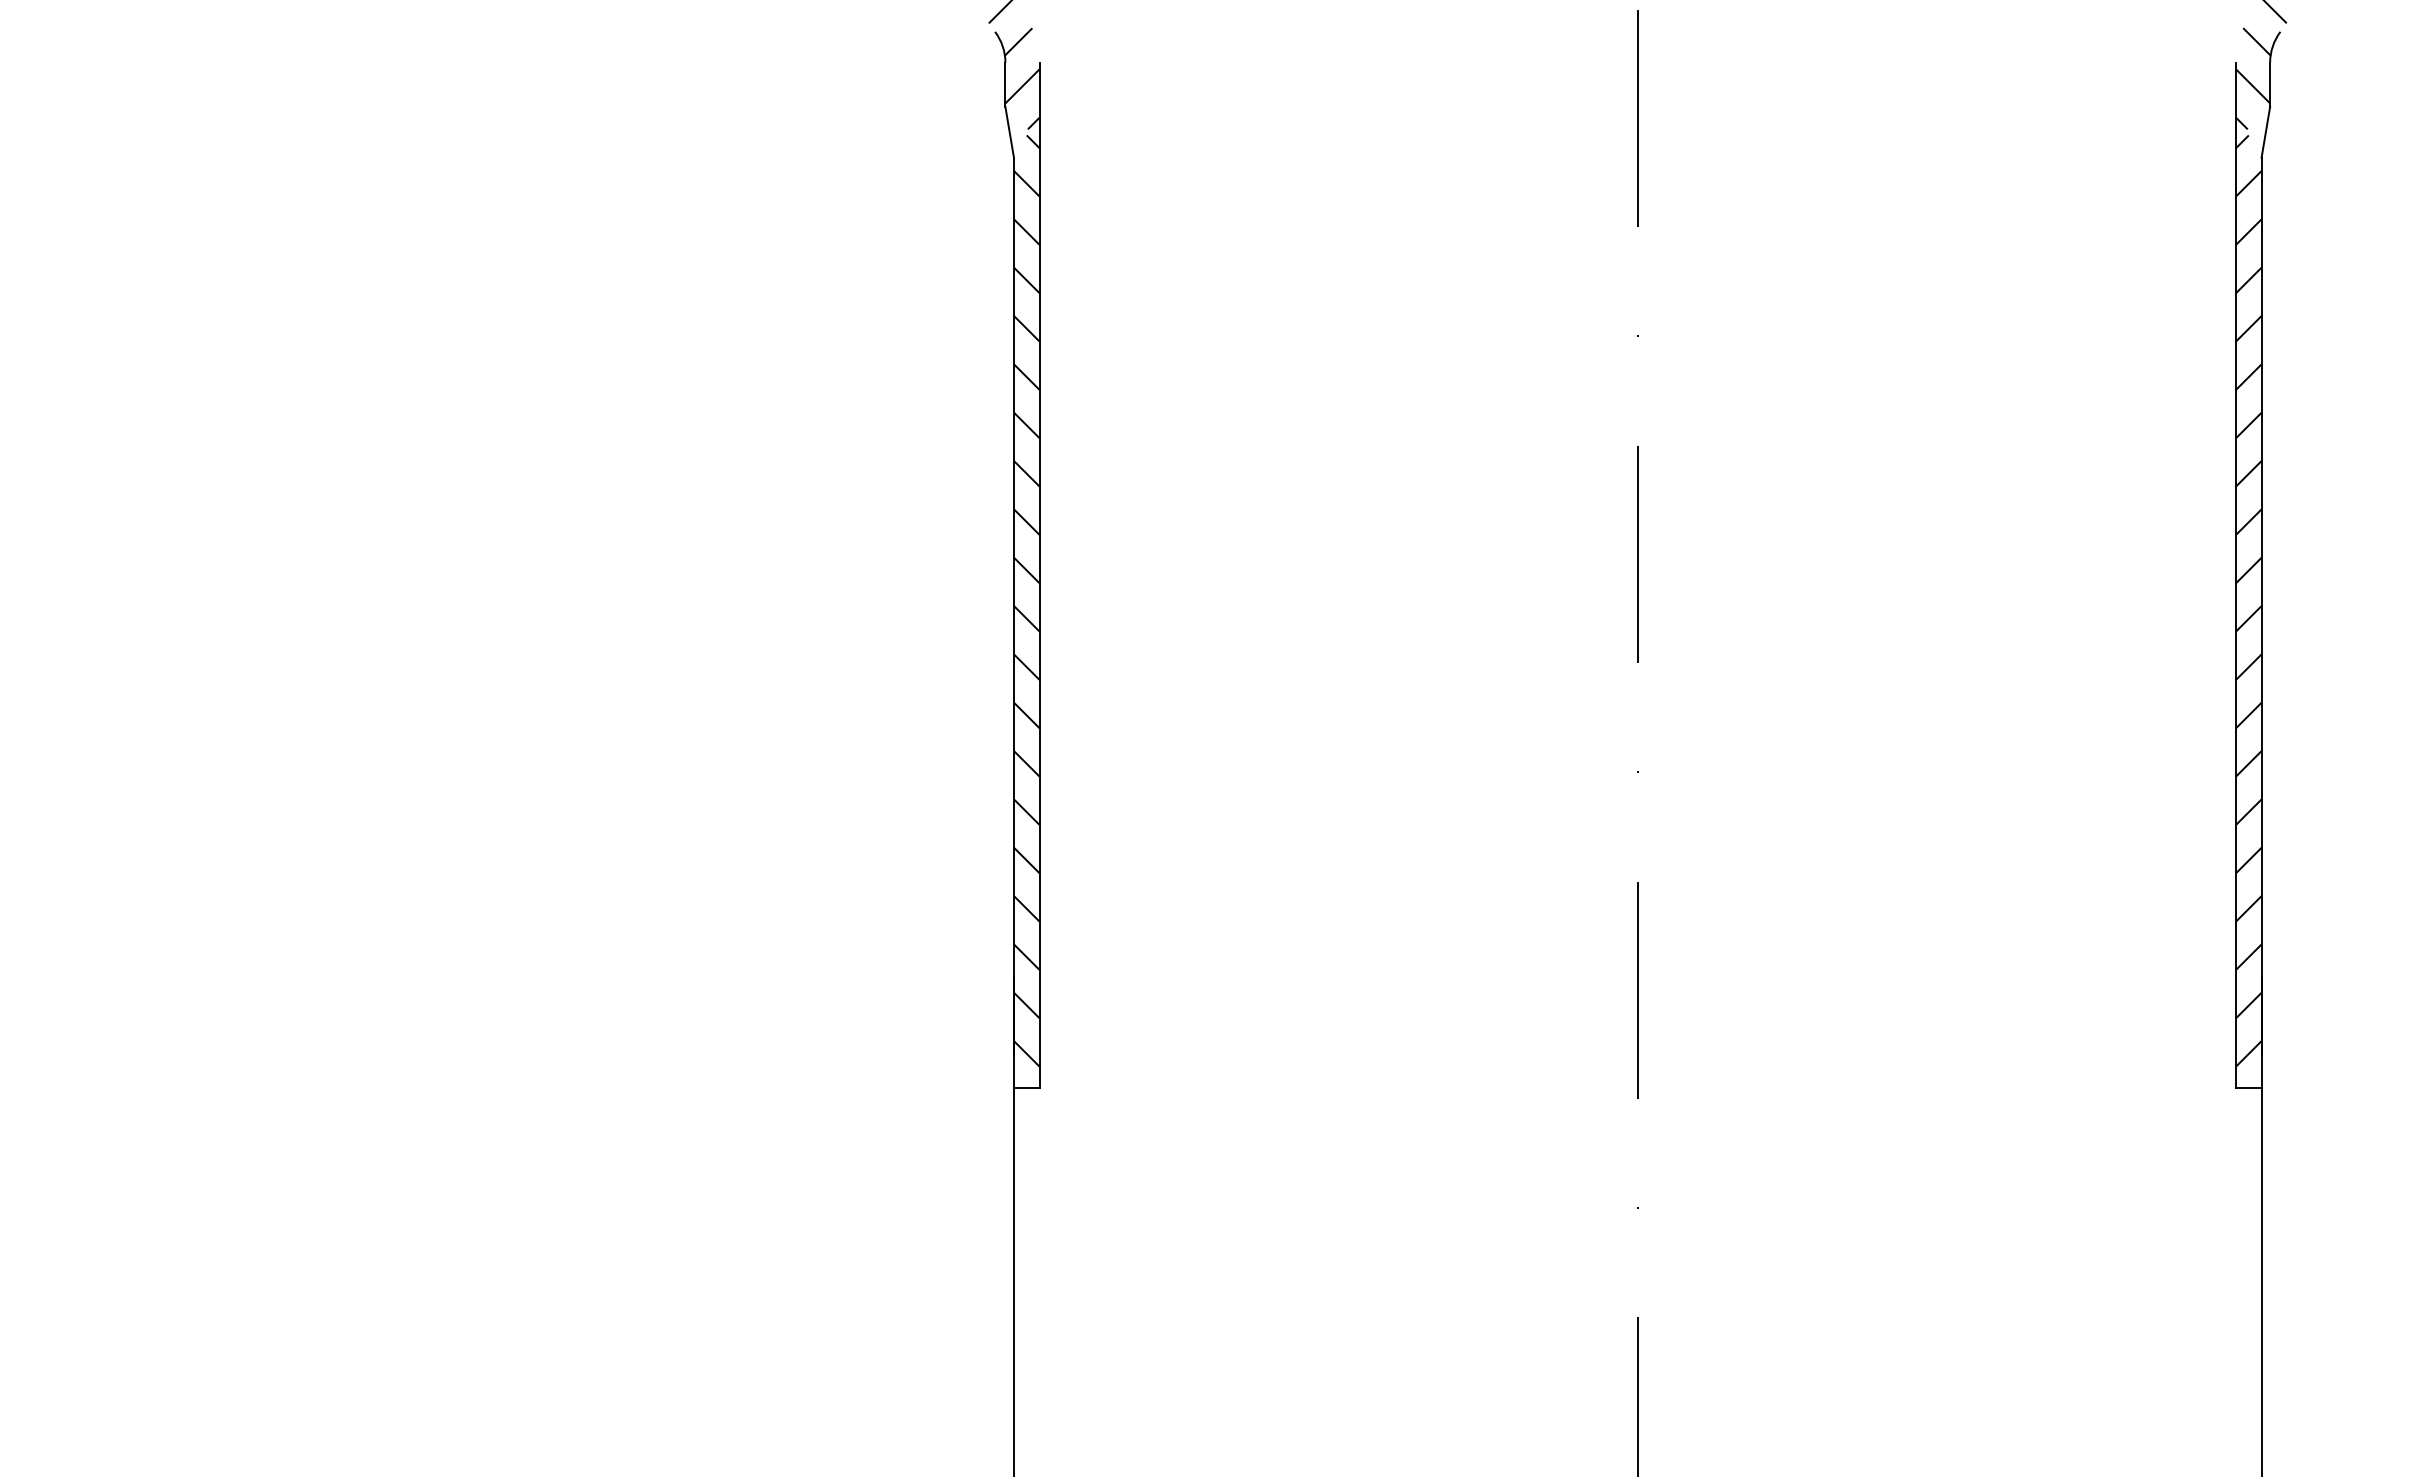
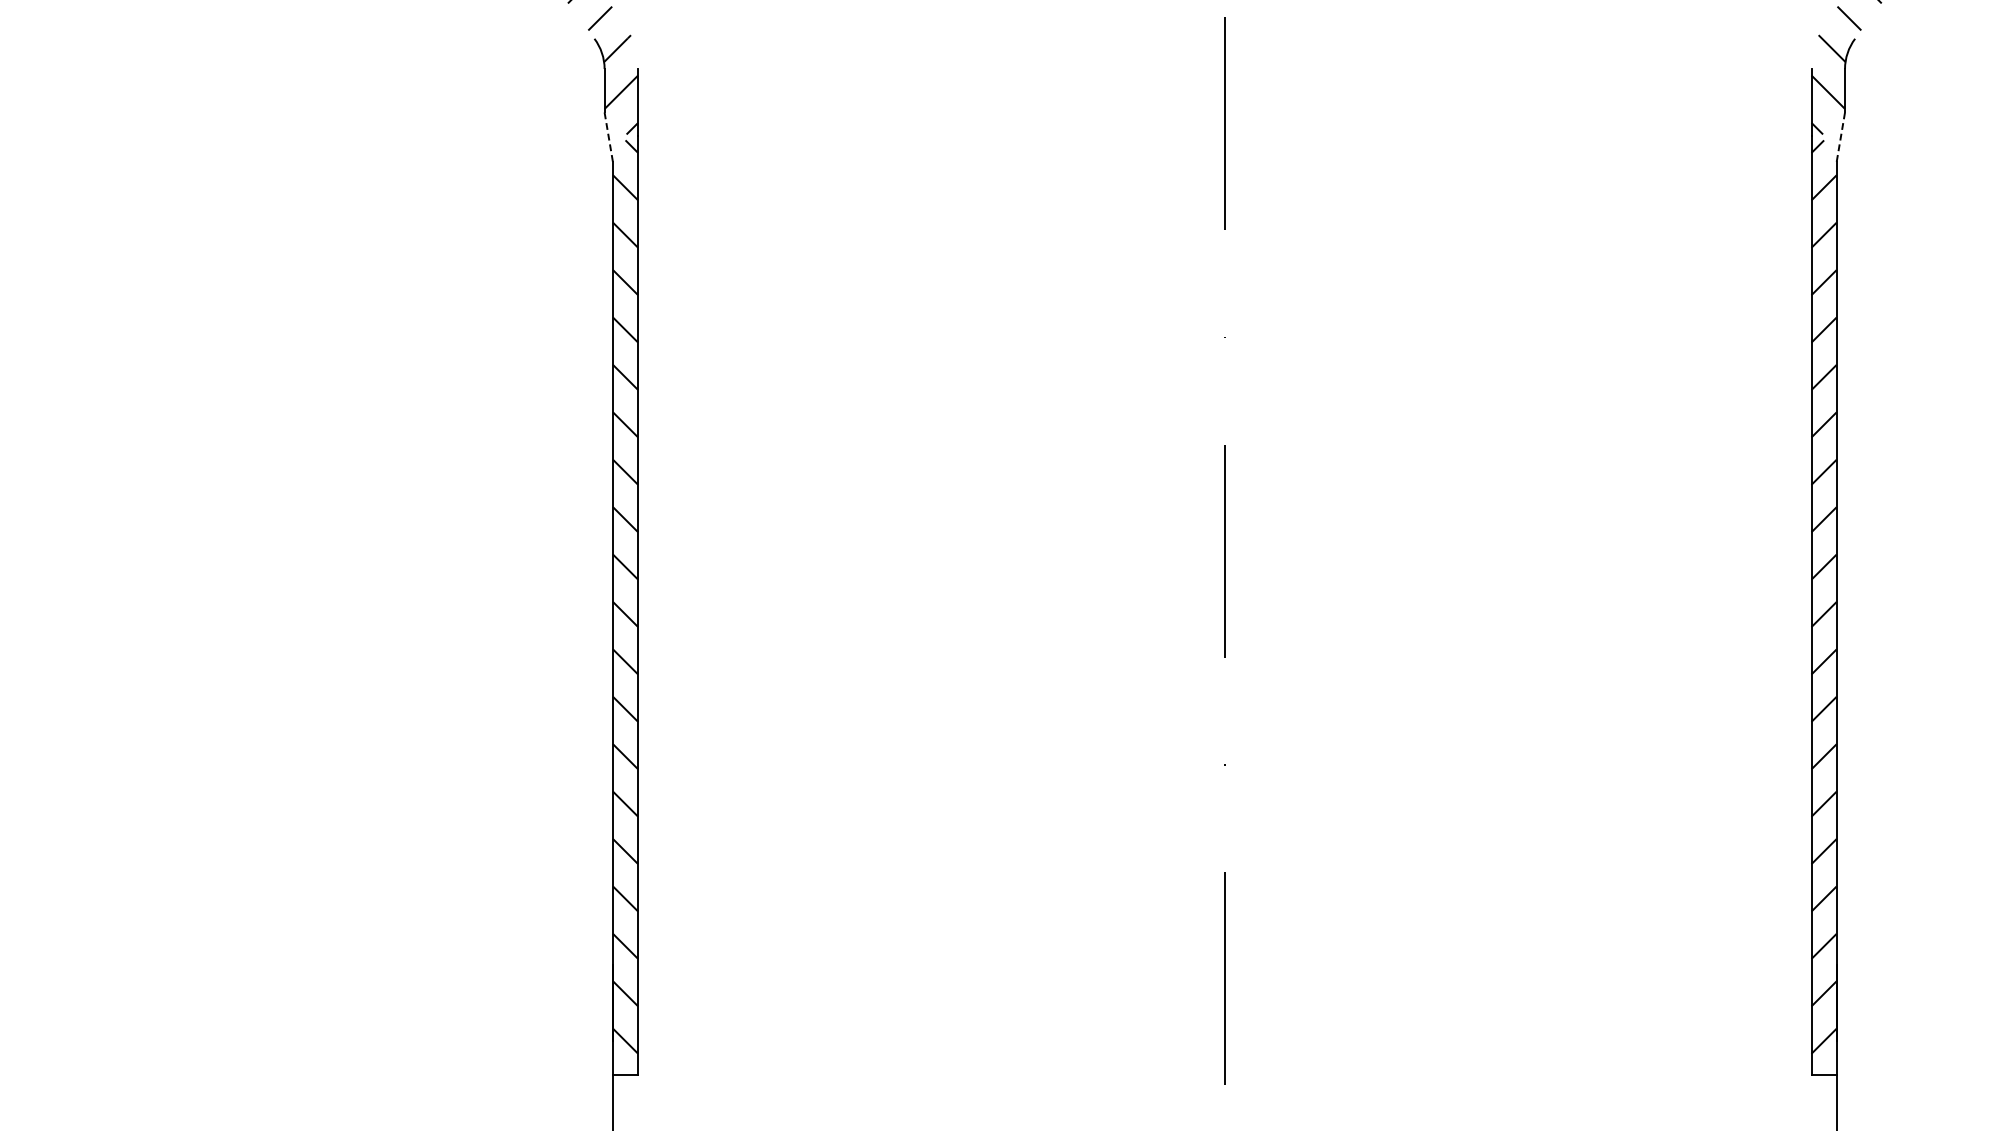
line: (1009, 132) -> (608, 137), solid -> dashed
line: (2265, 132) -> (1840, 137), solid -> dashed

